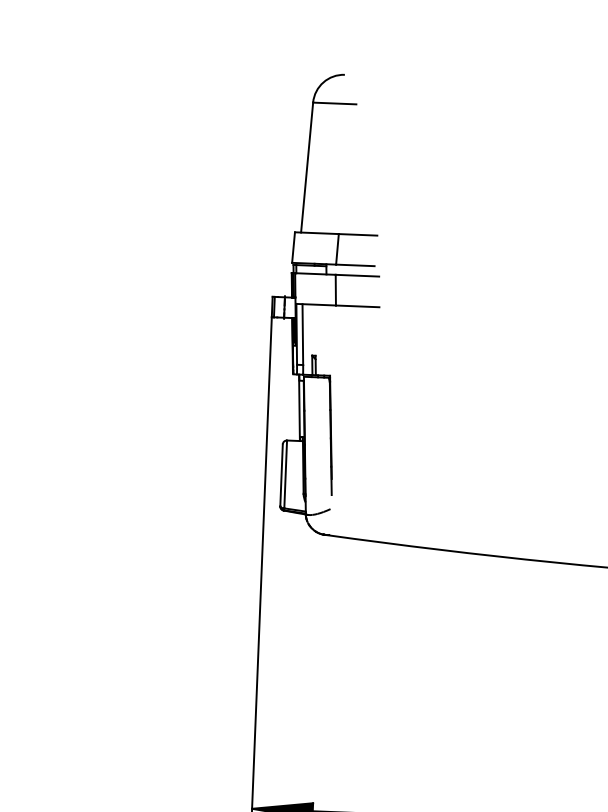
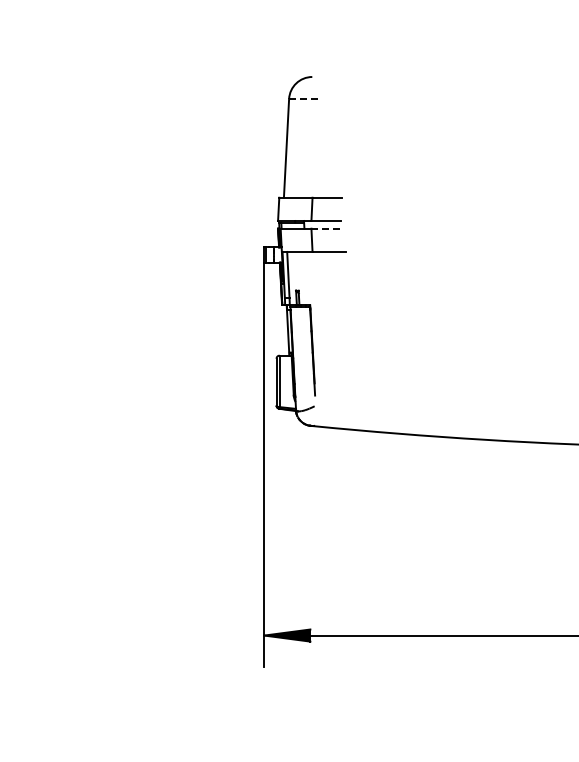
line: (336, 104) -> (306, 99), solid -> dashed
line: (358, 275) -> (328, 228), solid -> dashed

